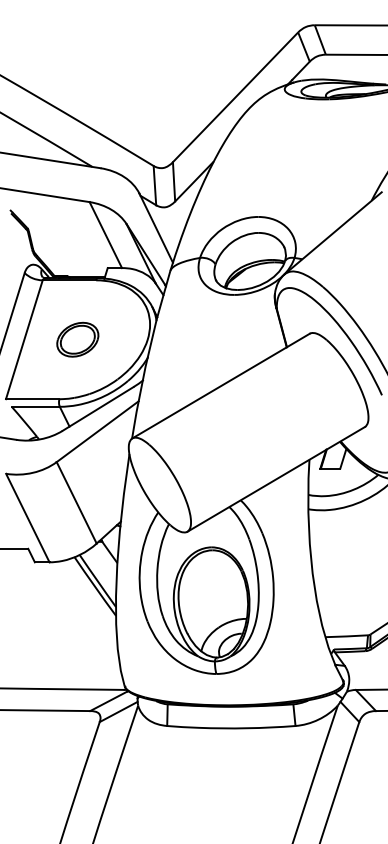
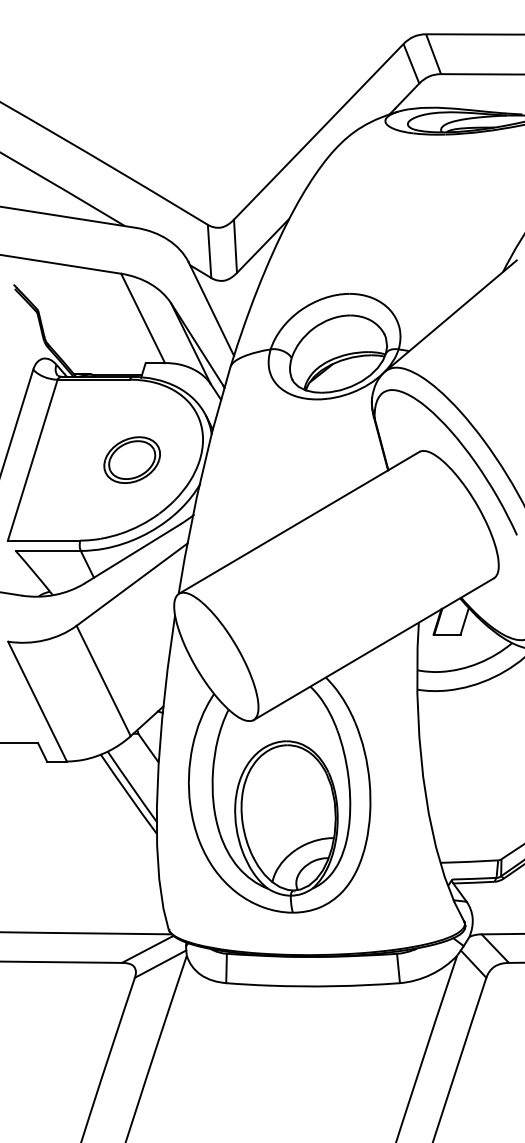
part: (77, 339) -> (131, 459), moved

